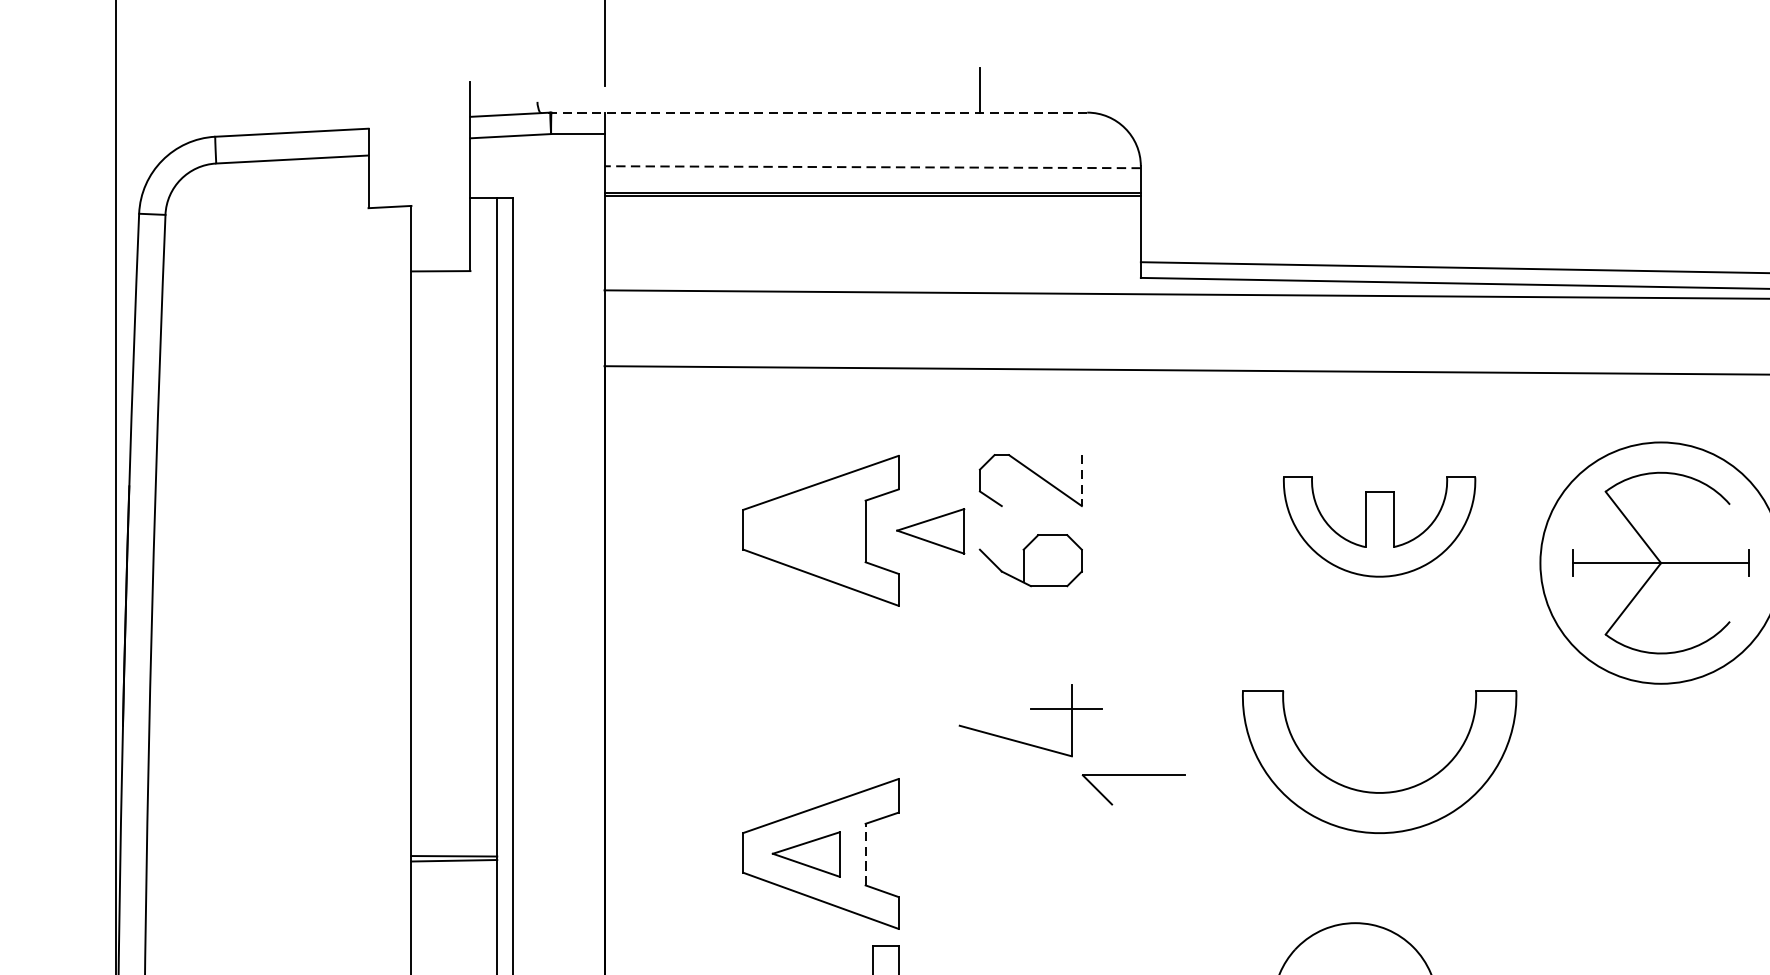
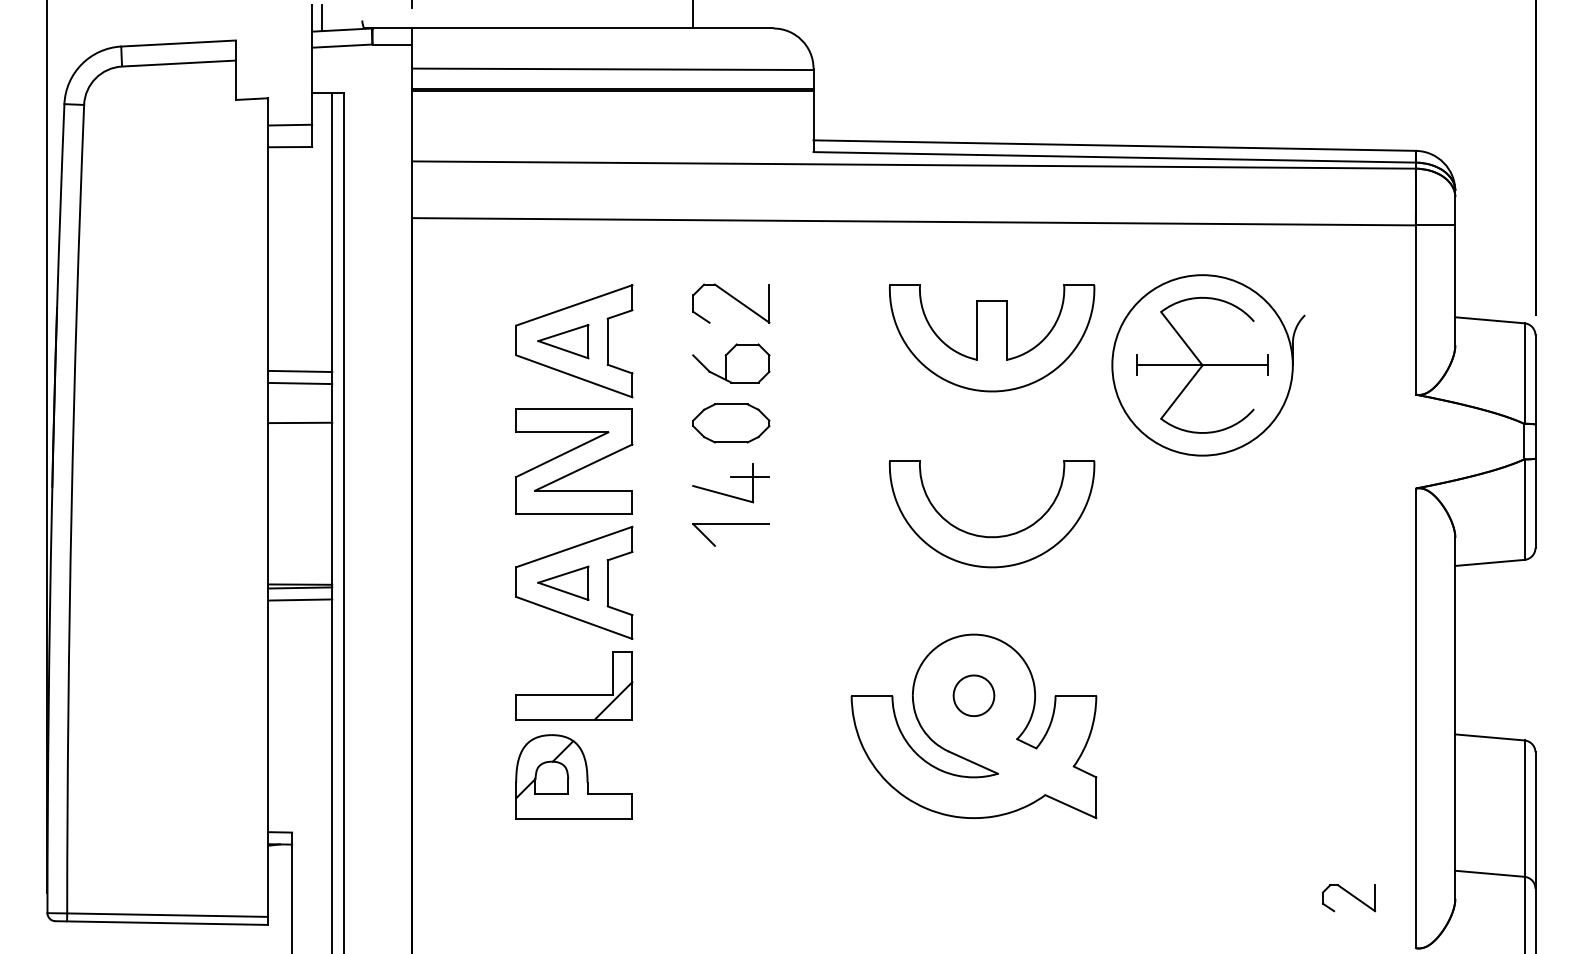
line: (484, 99) -> (322, 18), added
line: (813, 112) -> (568, 28), dashed -> solid
line: (873, 167) -> (613, 69), dashed -> solid
line: (441, 241) -> (290, 124), added
line: (1081, 481) -> (769, 304), dashed -> solid
part: (1378, 527) -> (991, 338), size x1.43
part: (930, 531) -> (563, 341), moved
line: (454, 571) -> (300, 371), added
line: (454, 587) -> (300, 383), added
line: (454, 639) -> (300, 422), added
part: (1031, 640) -> (731, 423), added
part: (821, 691) -> (574, 461), added
part: (1029, 721) -> (730, 483), size x0.71
part: (1132, 775) -> (730, 524), moved
line: (865, 853) -> (607, 582), dashed -> solid
line: (454, 876) -> (300, 599), added

